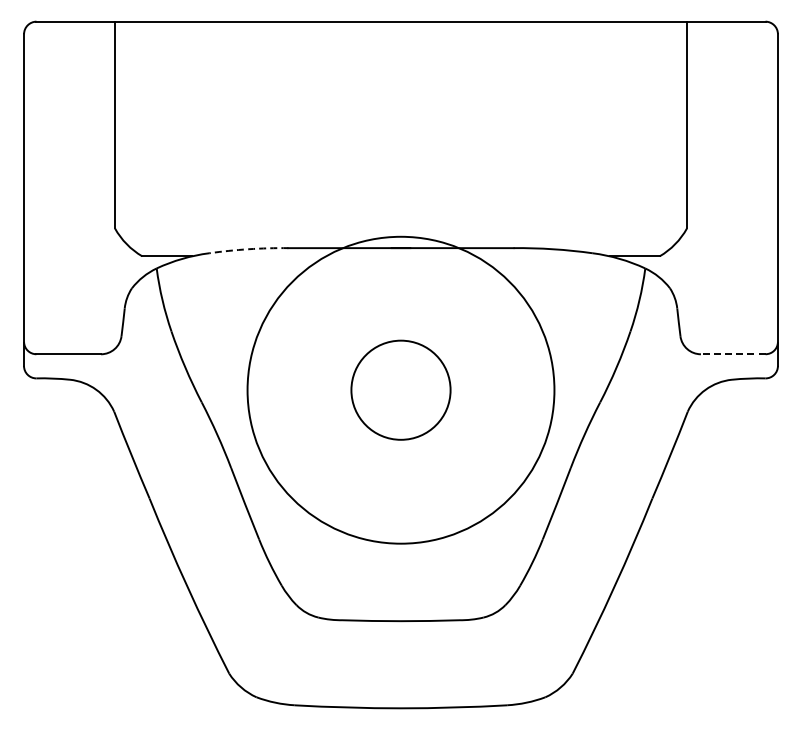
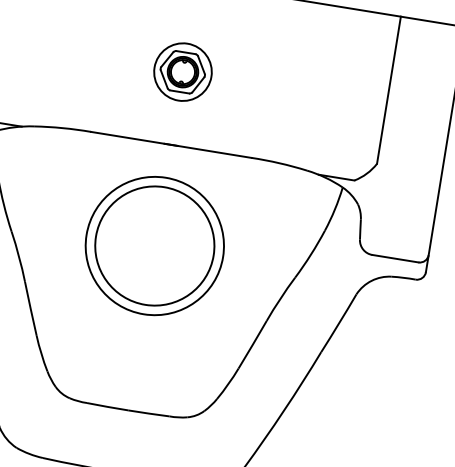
part: (400, 145) -> (182, 71), added
arc: (248, 249) -> (62, 128), dashed -> solid
line: (732, 354) -> (394, 258), dashed -> solid
circle: (400, 389) -> (154, 245), size x1.67
circle: (400, 390) -> (154, 246), size x0.62

